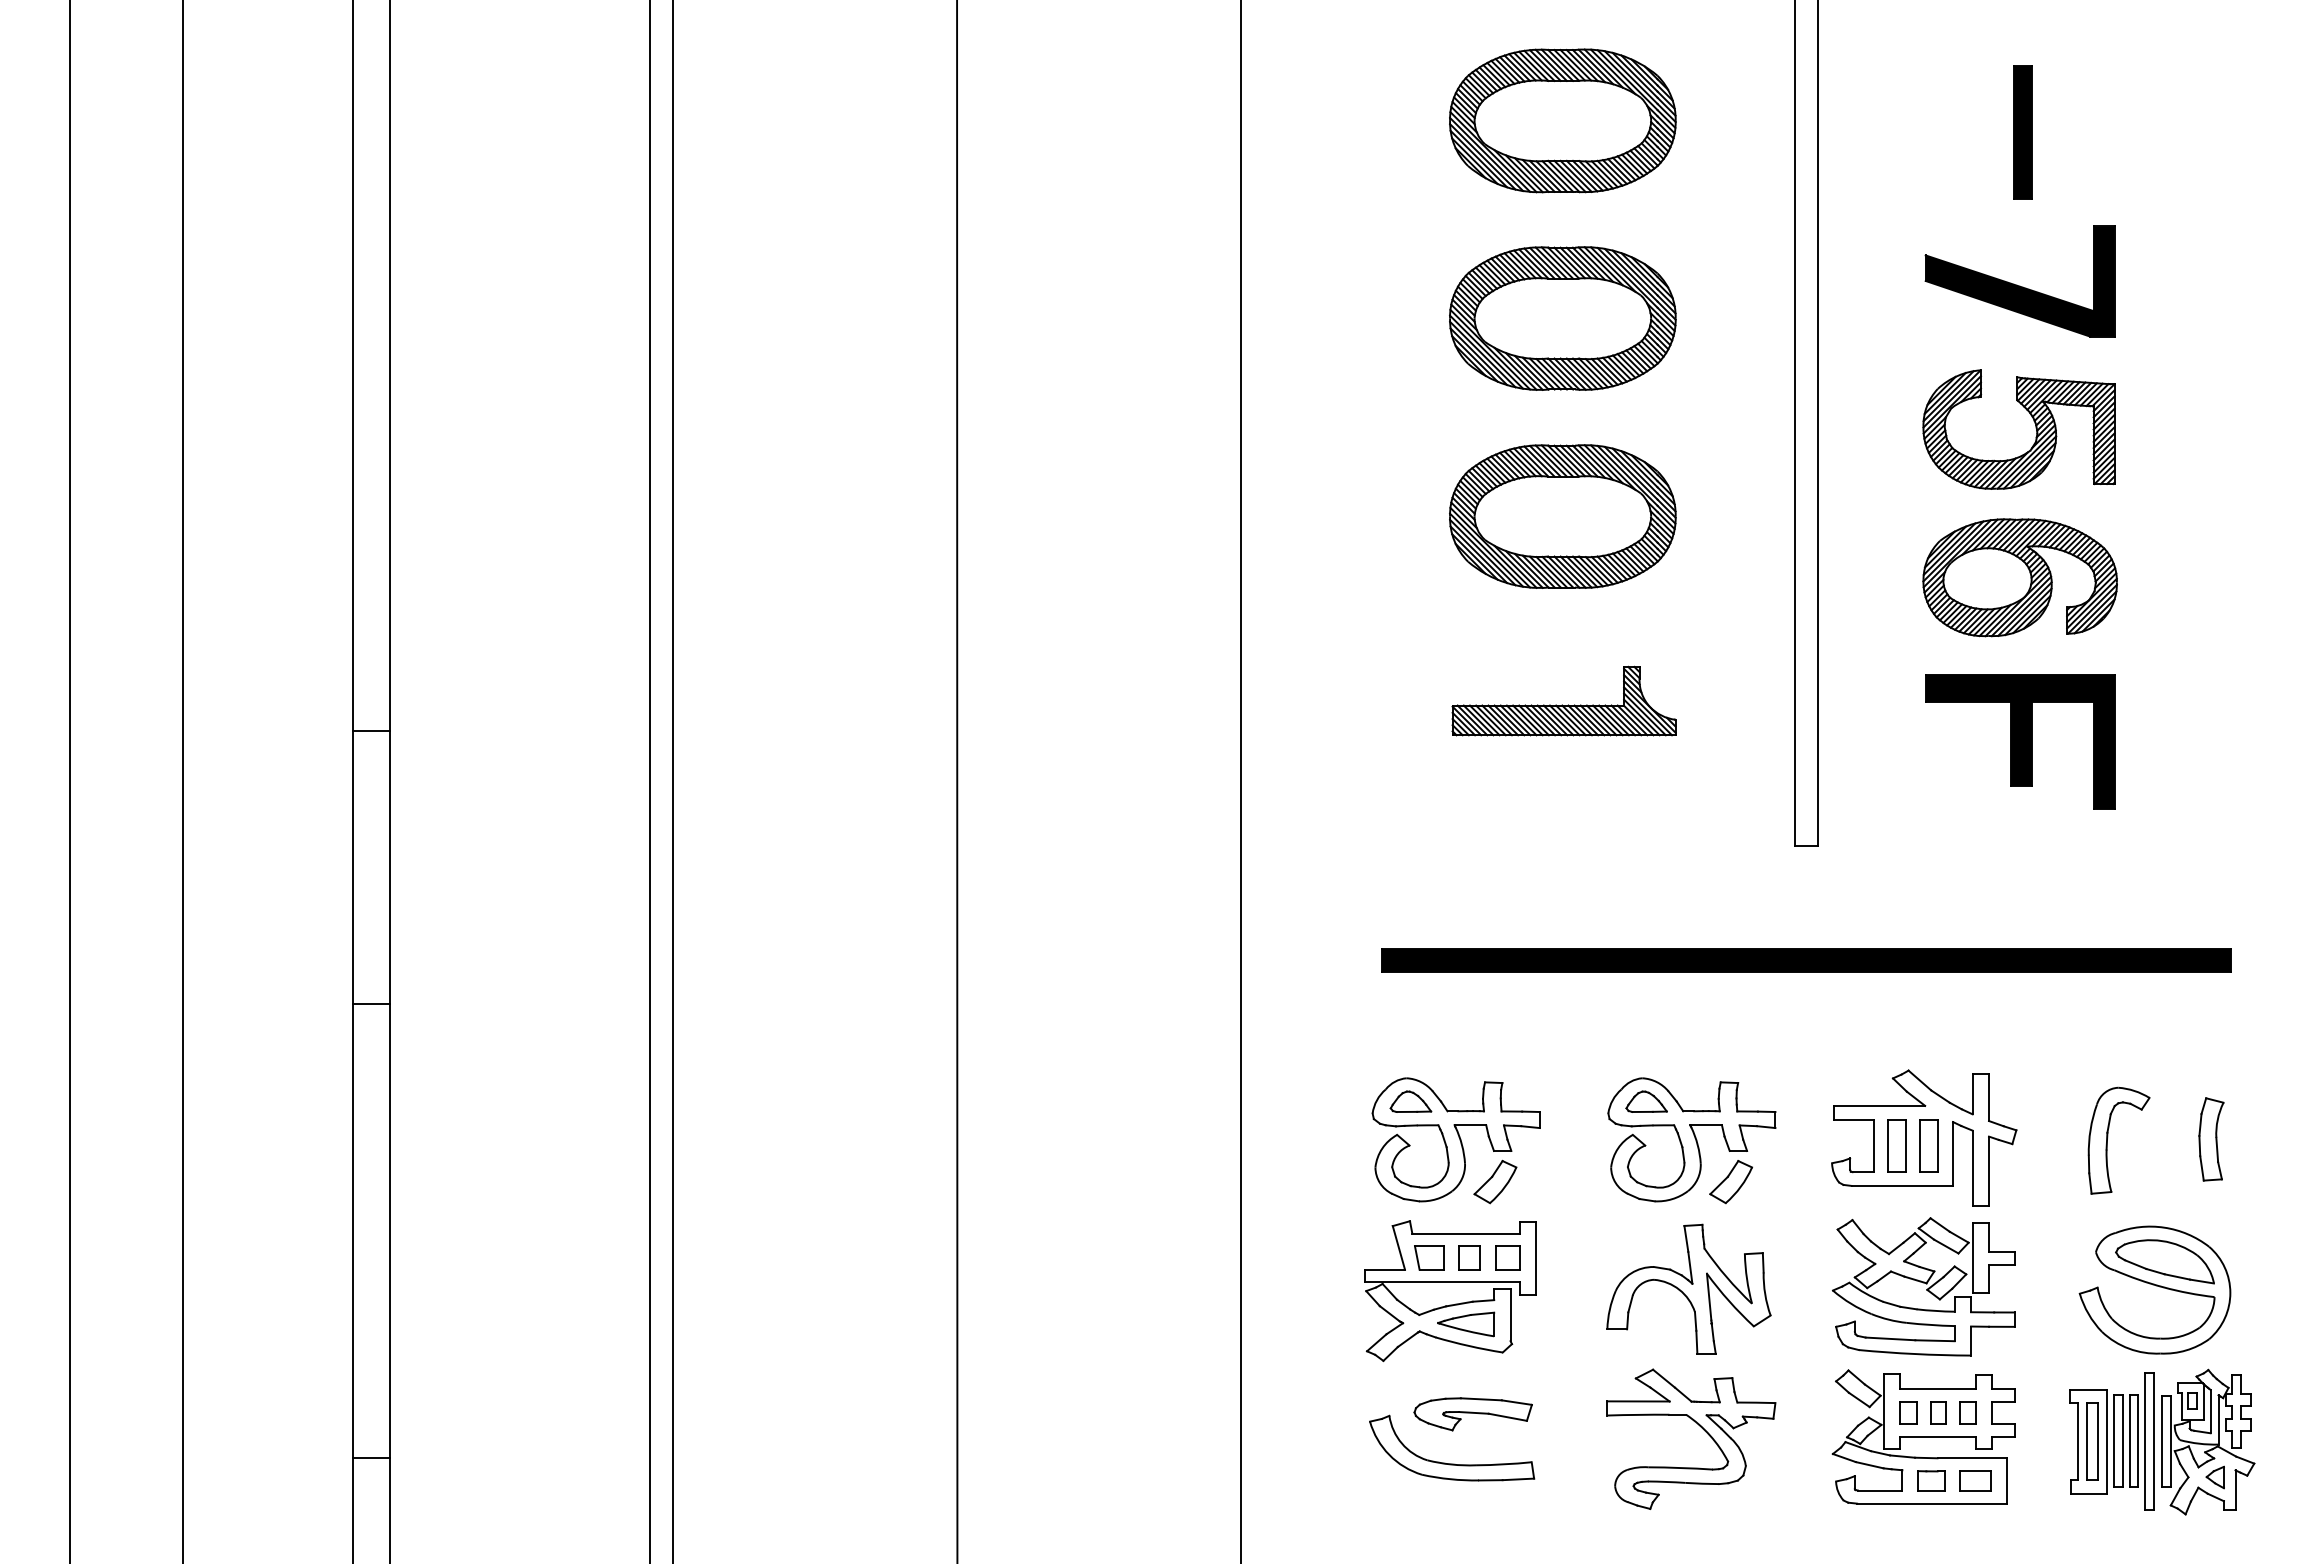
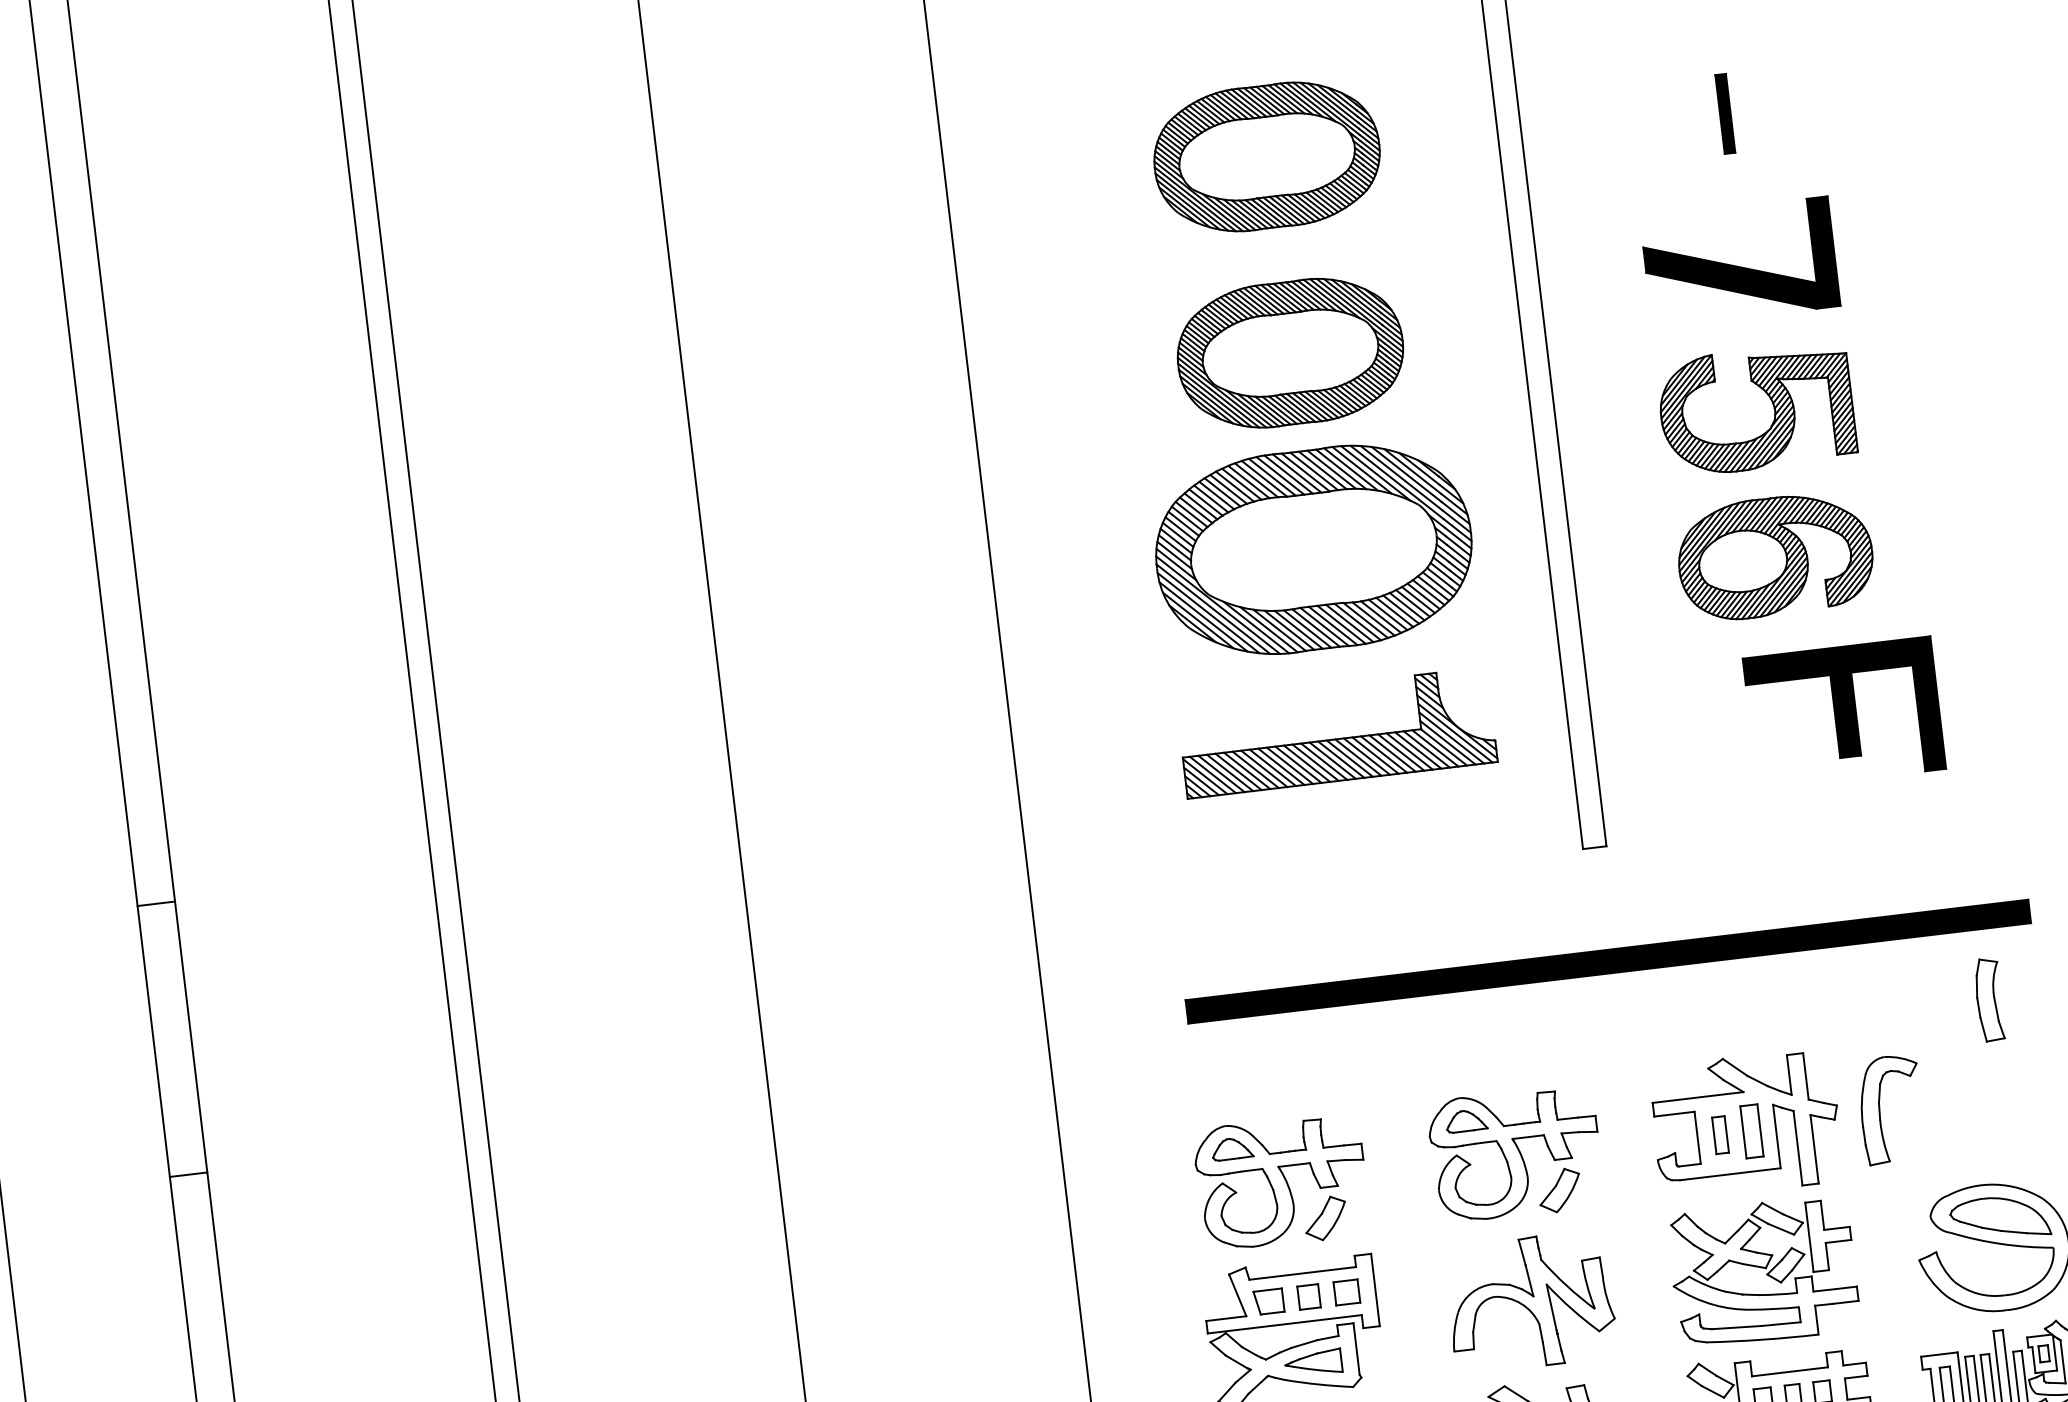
part: (2022, 132) -> (1724, 114), size x0.6
part: (1562, 516) -> (1313, 549), size x1.4
part: (1563, 700) -> (1336, 732), size x1.4
part: (2020, 741) -> (1844, 713), moved
part: (2108, 1137) -> (1880, 1107), moved
part: (2211, 1139) -> (1989, 999), moved
part: (1896, 1145) -> (1719, 1134), size x0.7

